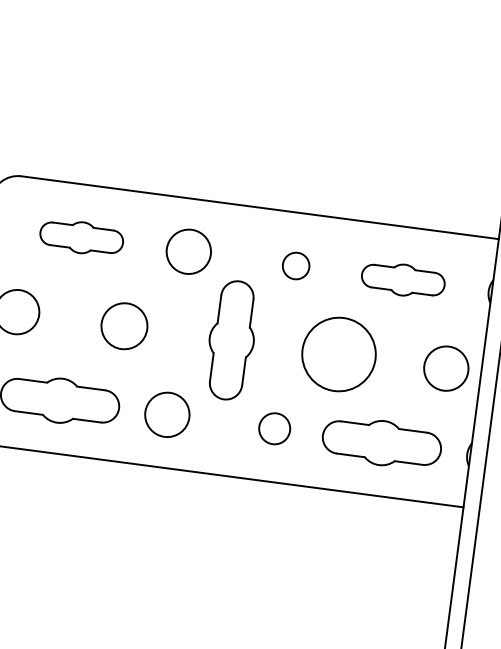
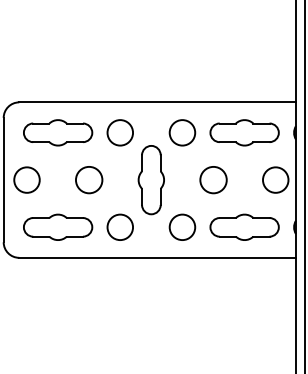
part: (82, 237) -> (58, 132), size x1.43
circle: (296, 265) -> (182, 132), size x1.67
part: (403, 279) -> (244, 132), size x1.43
circle: (339, 353) -> (213, 179), size x0.62
circle: (274, 427) -> (182, 226), size x1.43

